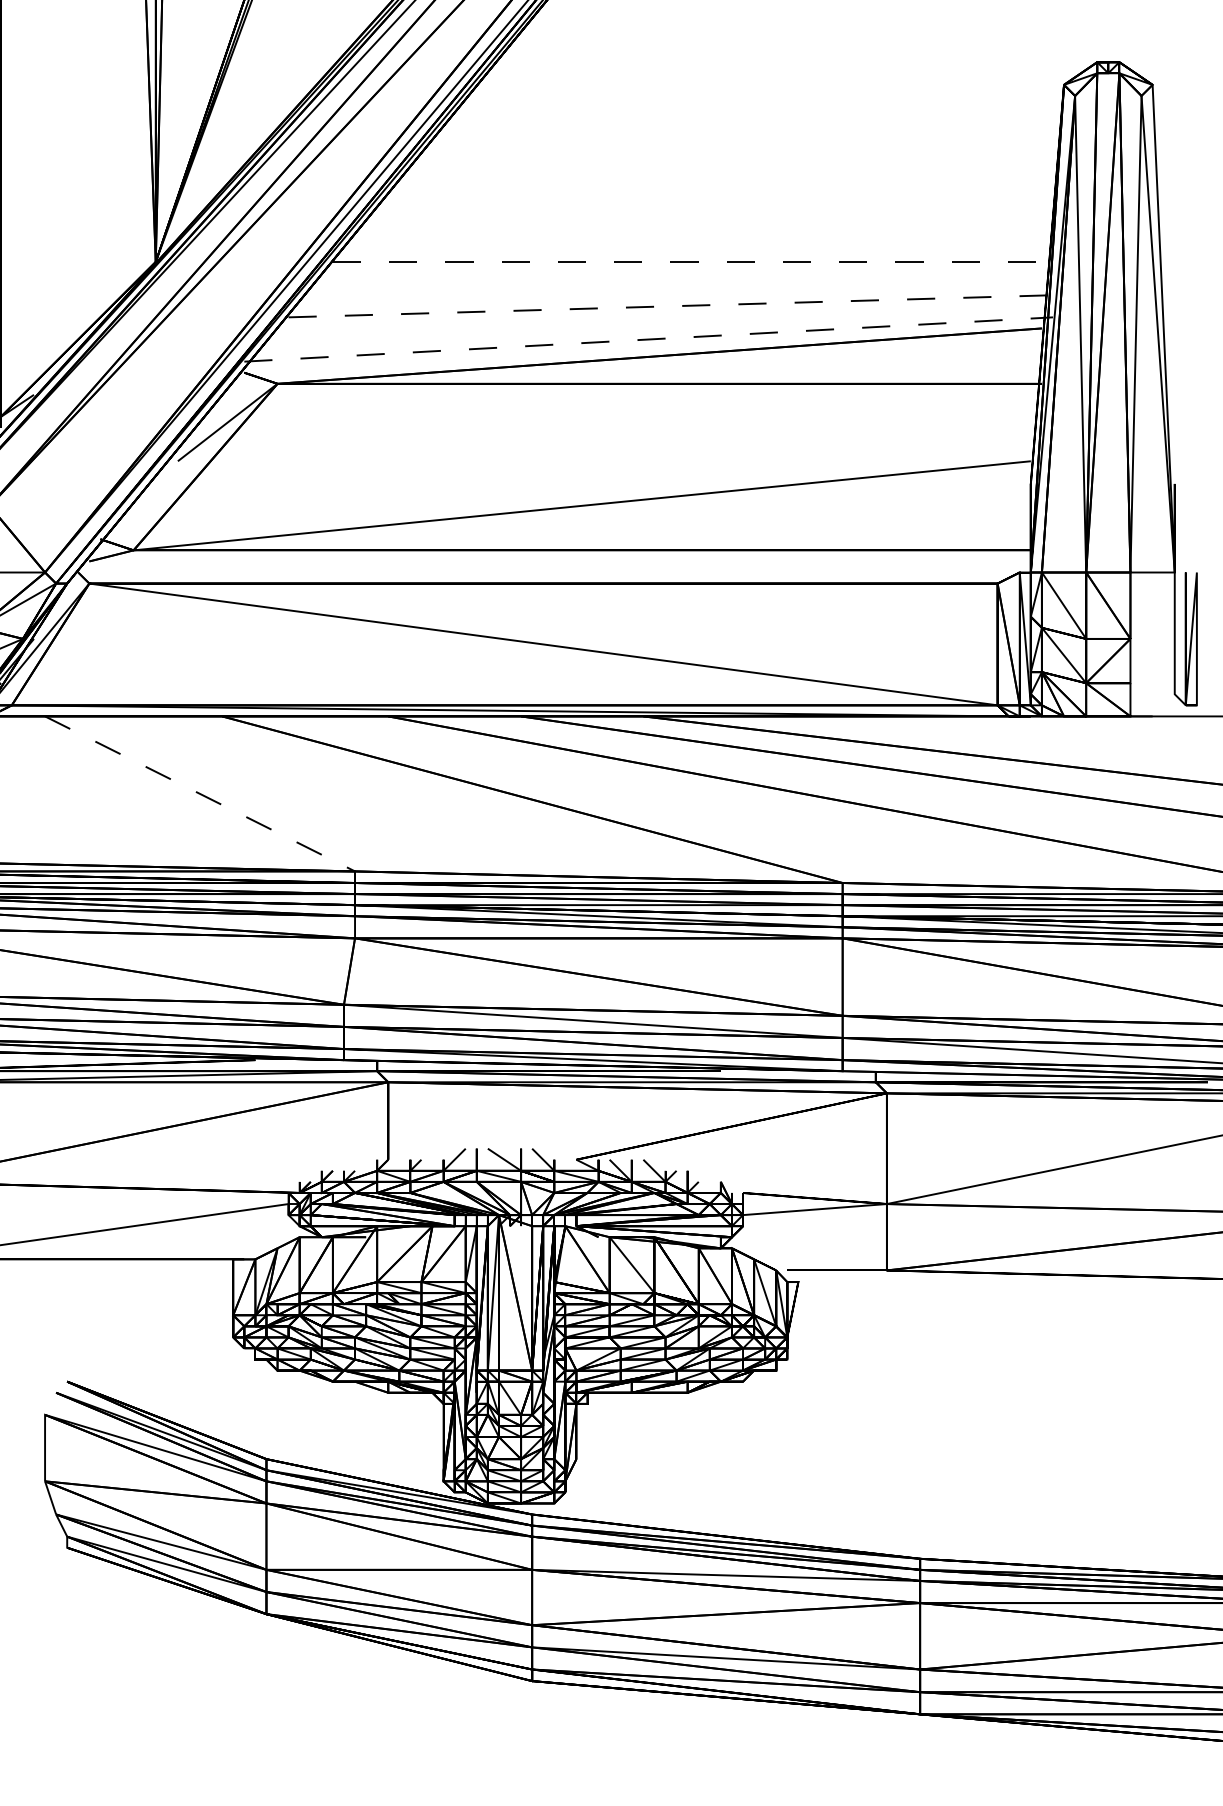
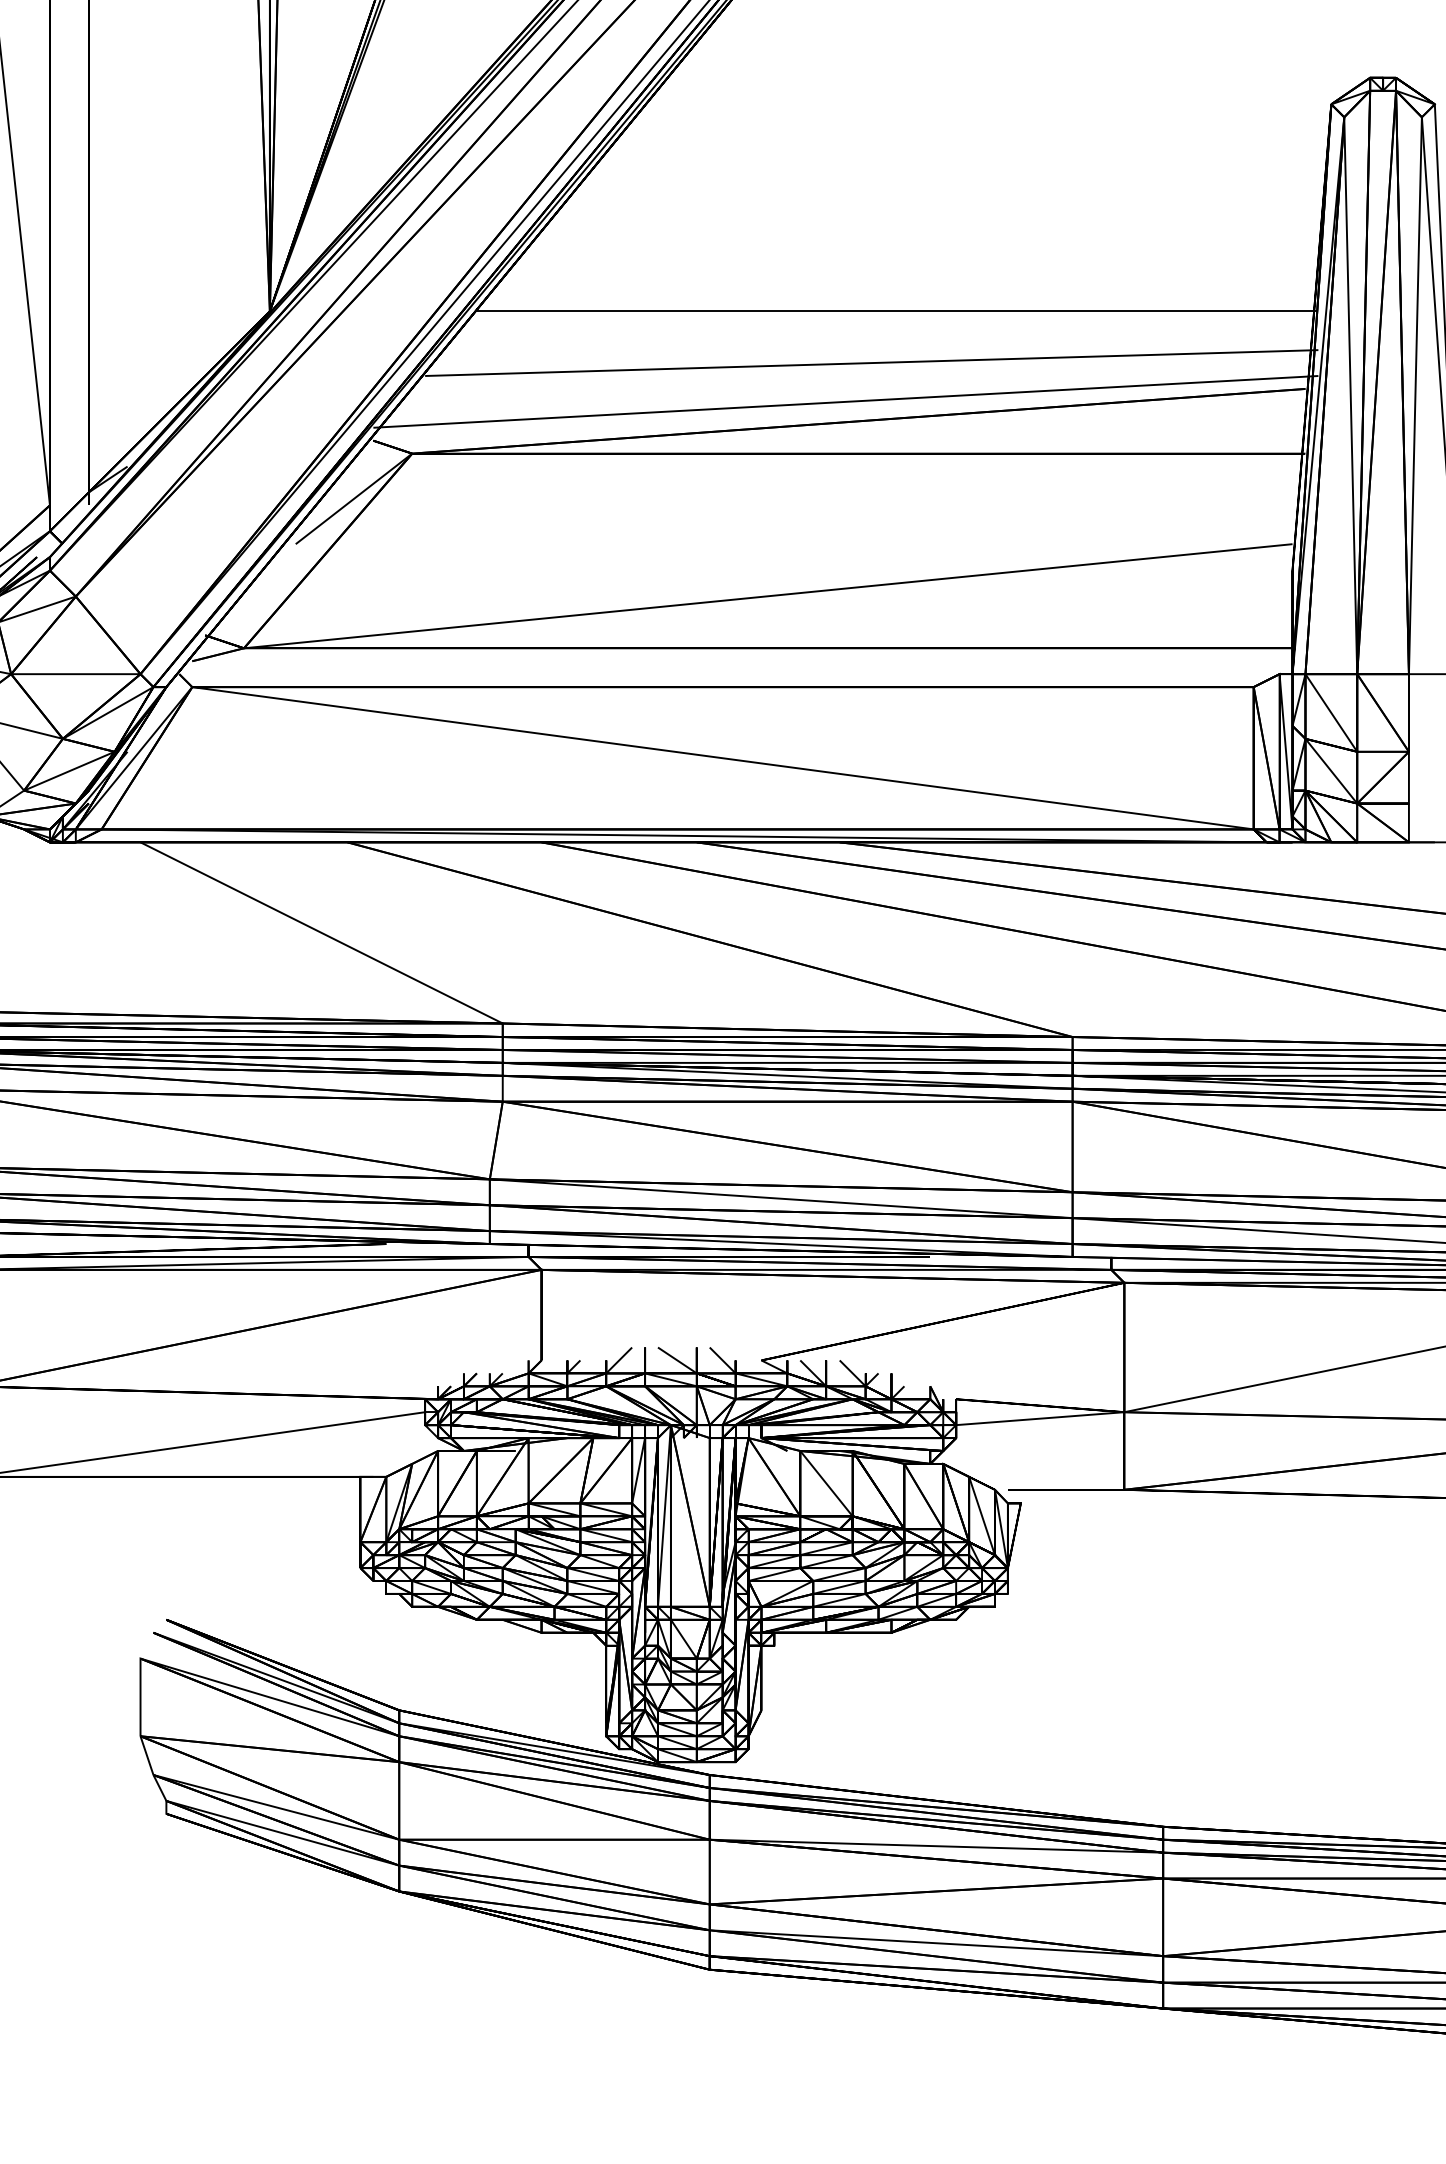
line: (692, 262) -> (897, 311), dashed -> solid
line: (670, 306) -> (871, 363), dashed -> solid
line: (649, 339) -> (846, 401), dashed -> solid
line: (200, 794) -> (322, 933), dashed -> solid

